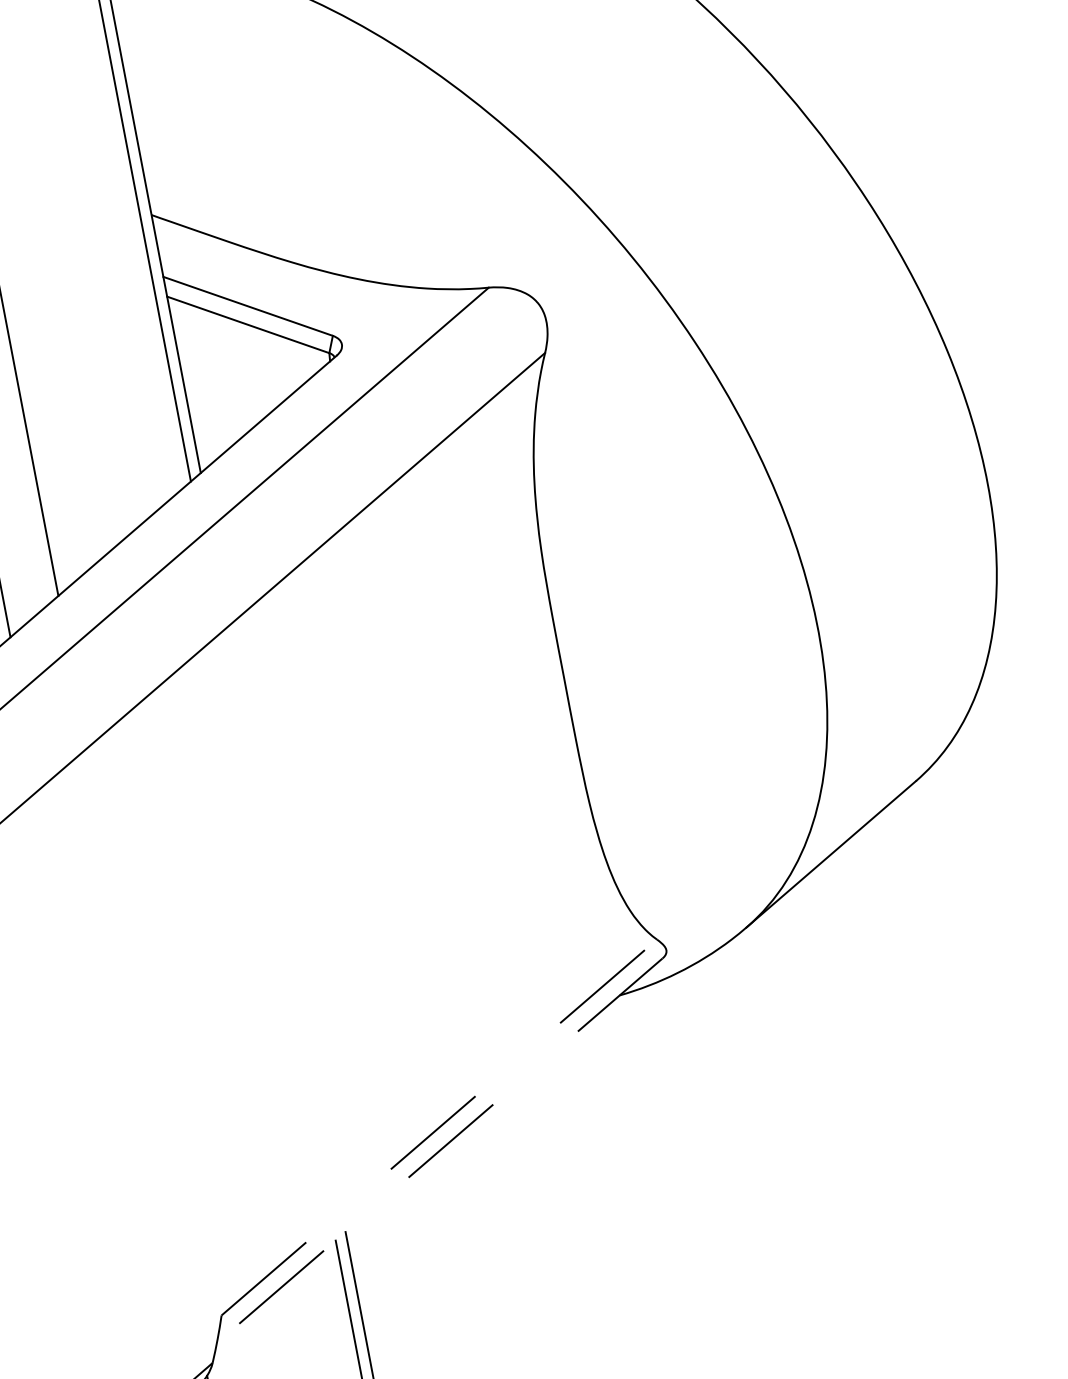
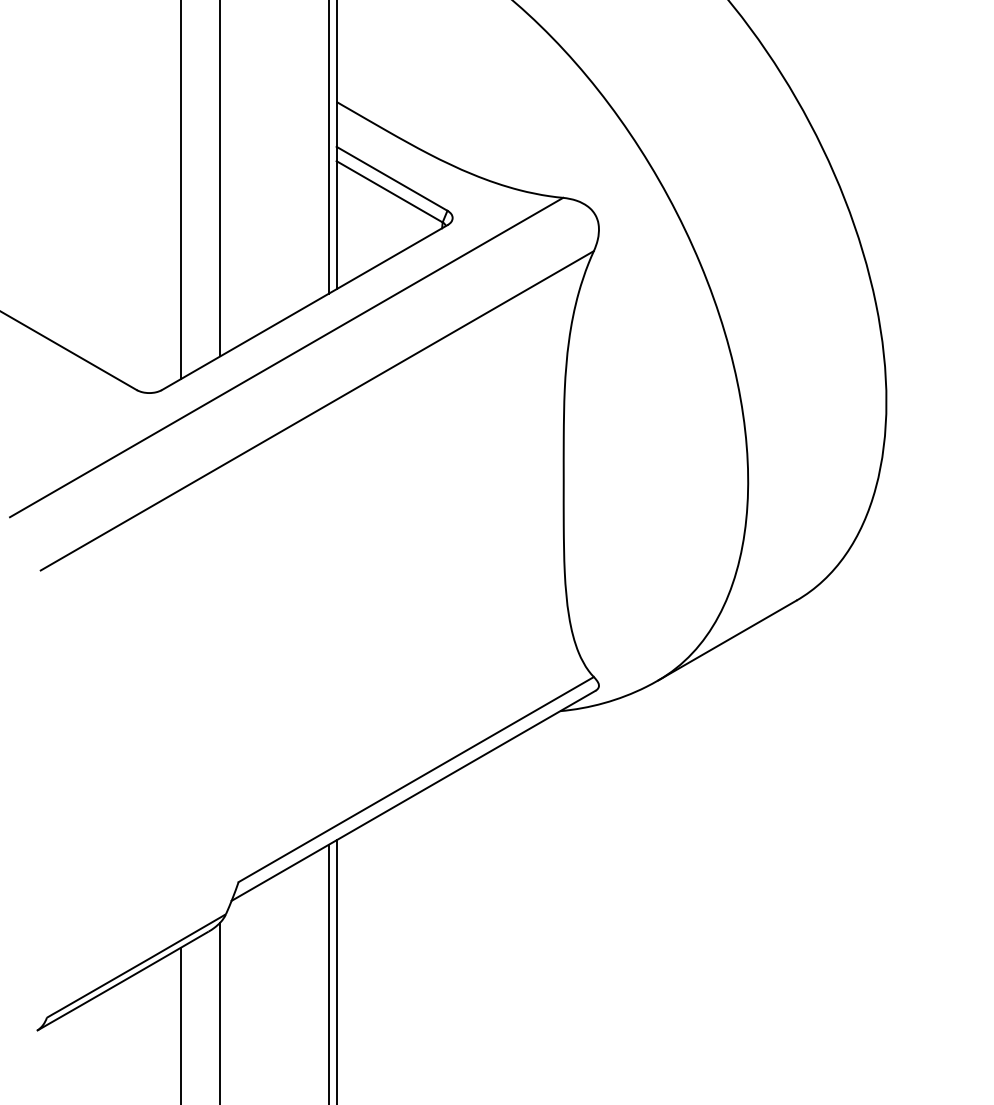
line: (439, 1127) -> (416, 779), dashed -> solid
line: (439, 1150) -> (413, 795), dashed -> solid

